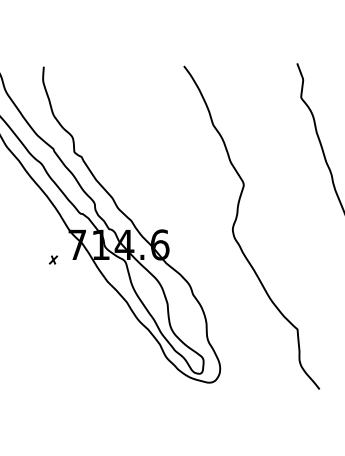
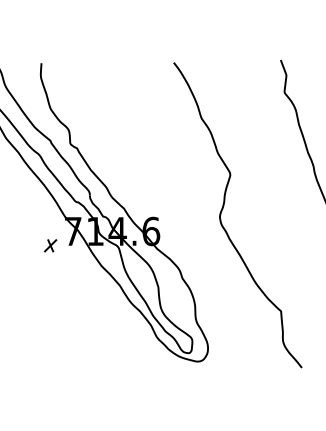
part: (53, 259) -> (50, 245), size x1.67

